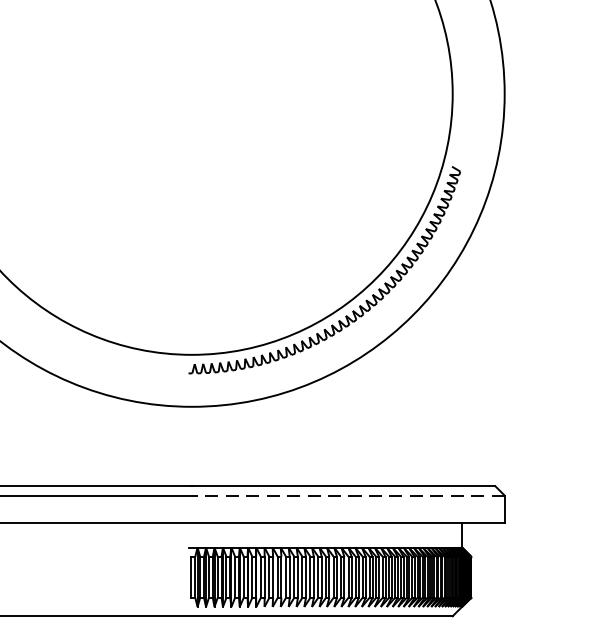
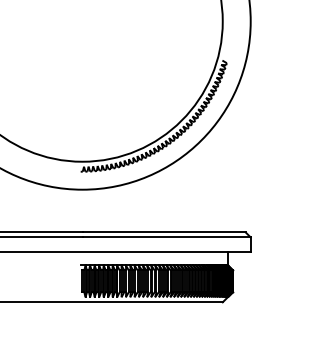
line: (348, 495) -> (166, 237), dashed -> solid

